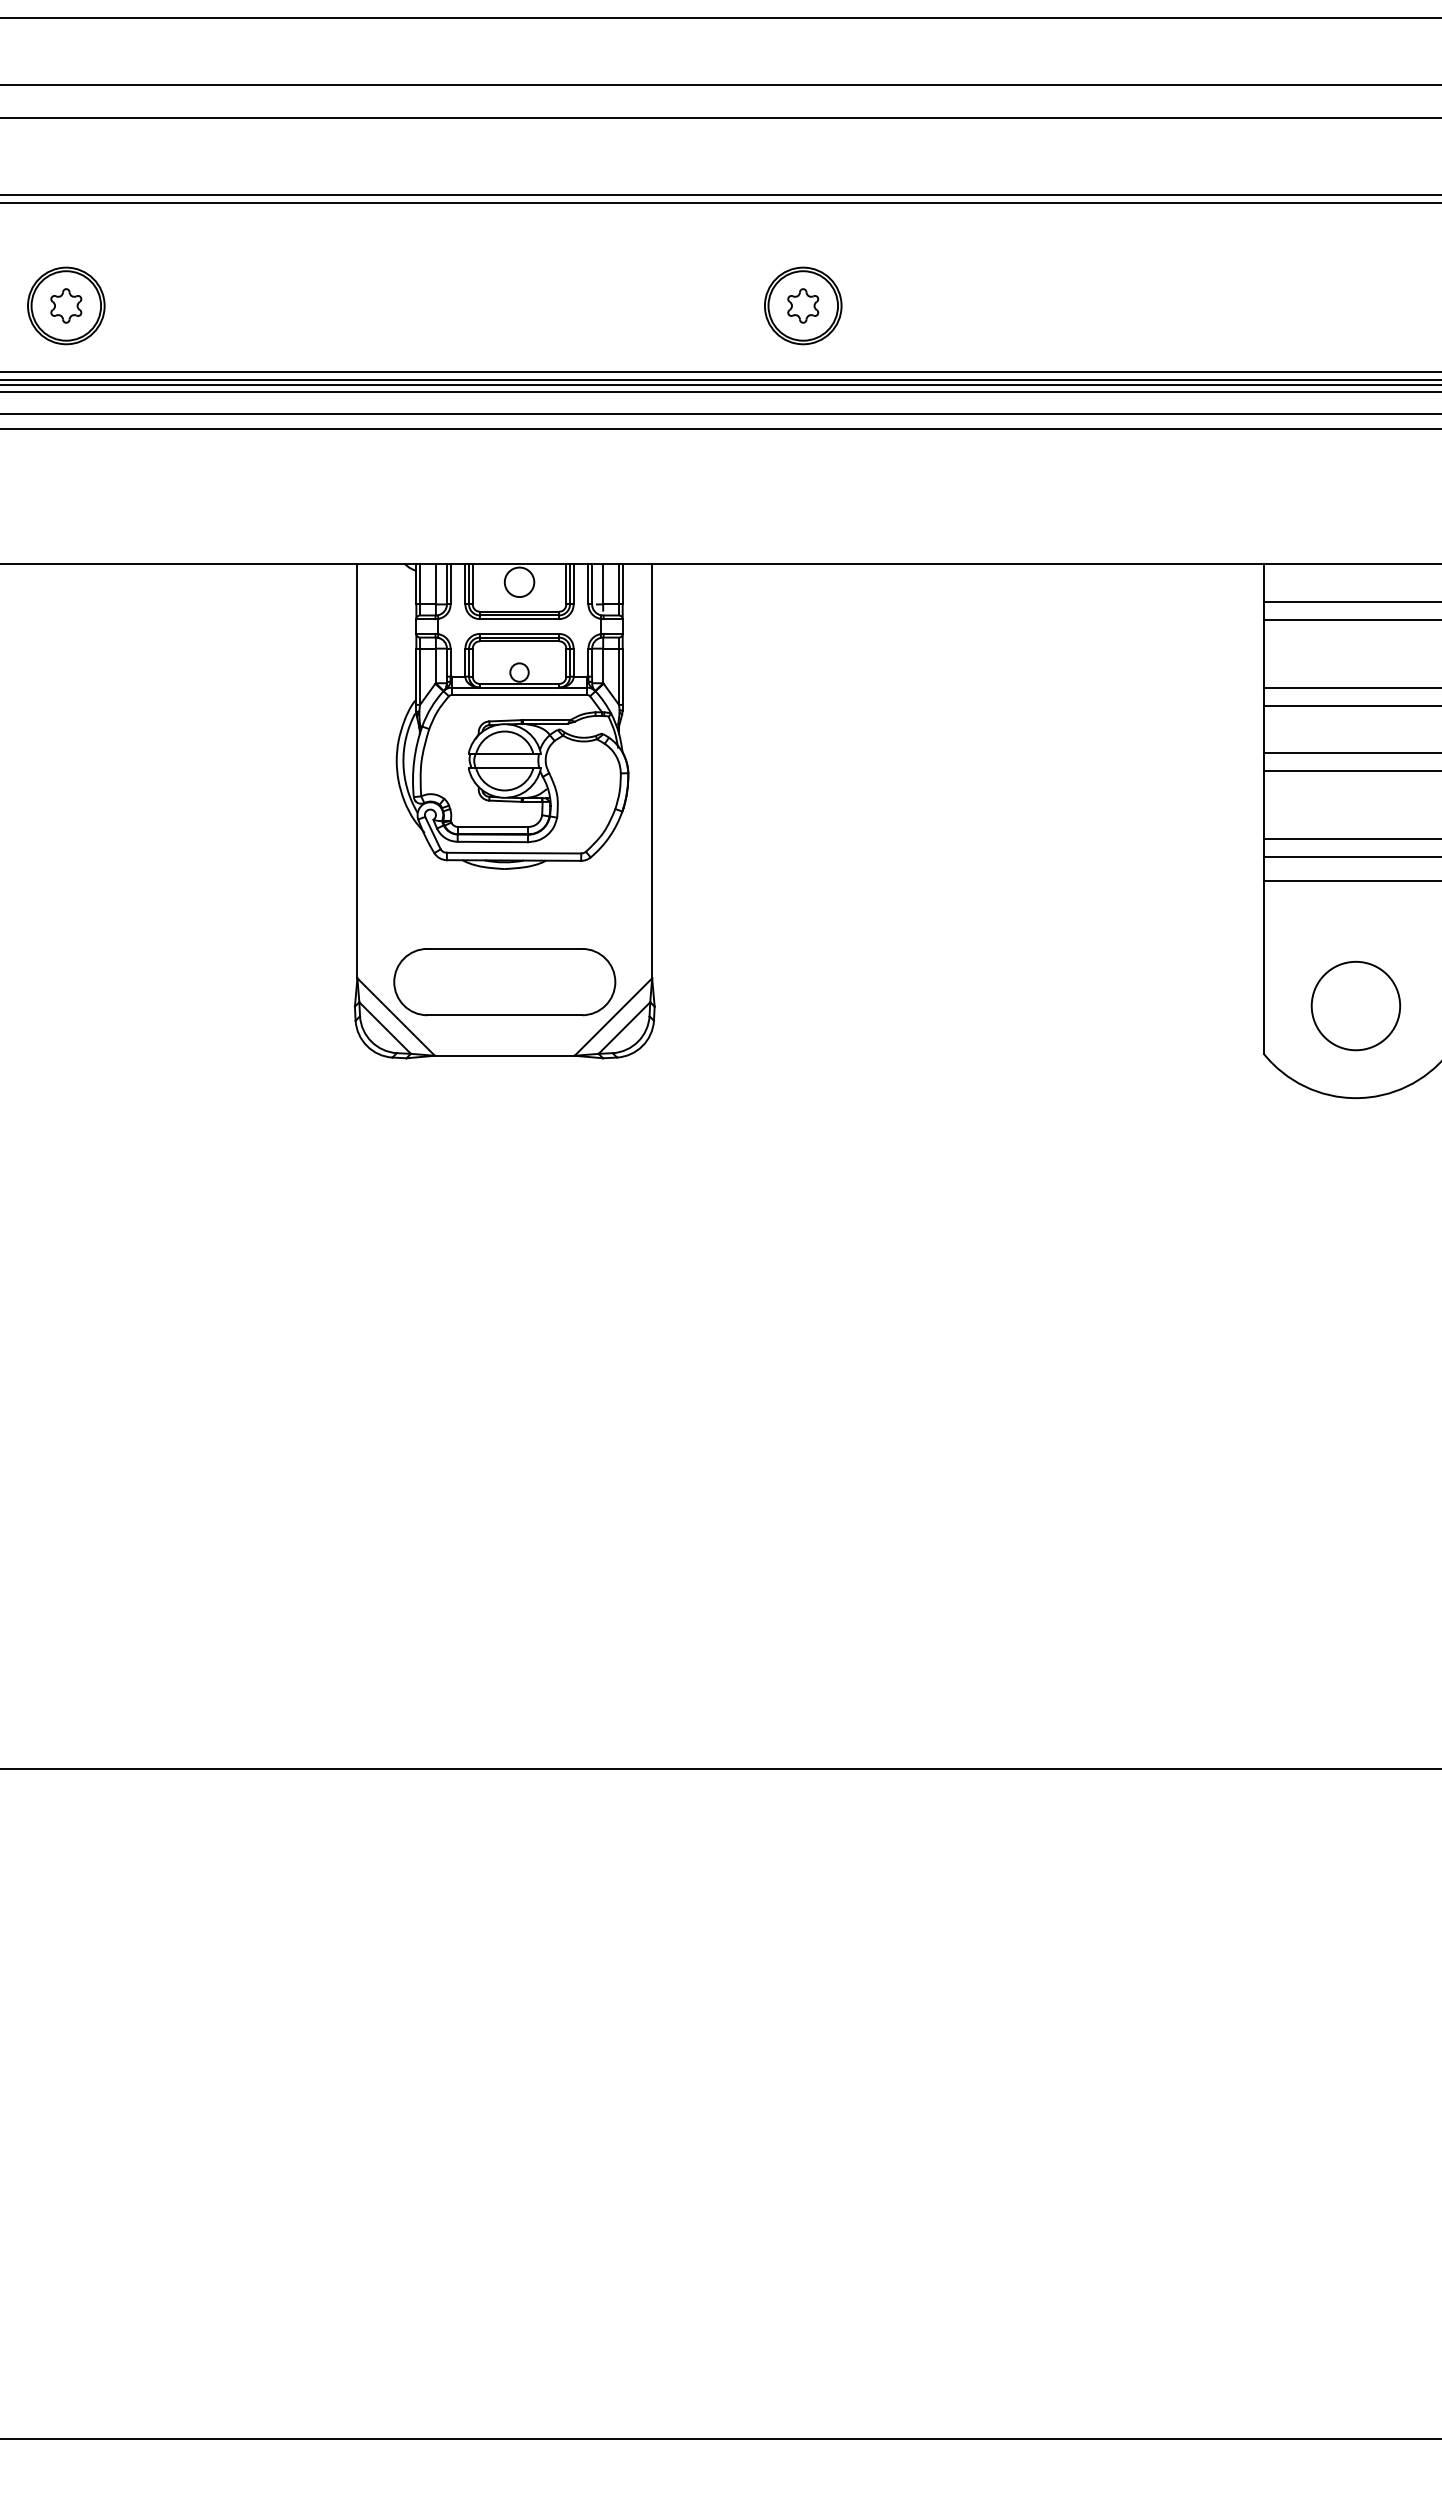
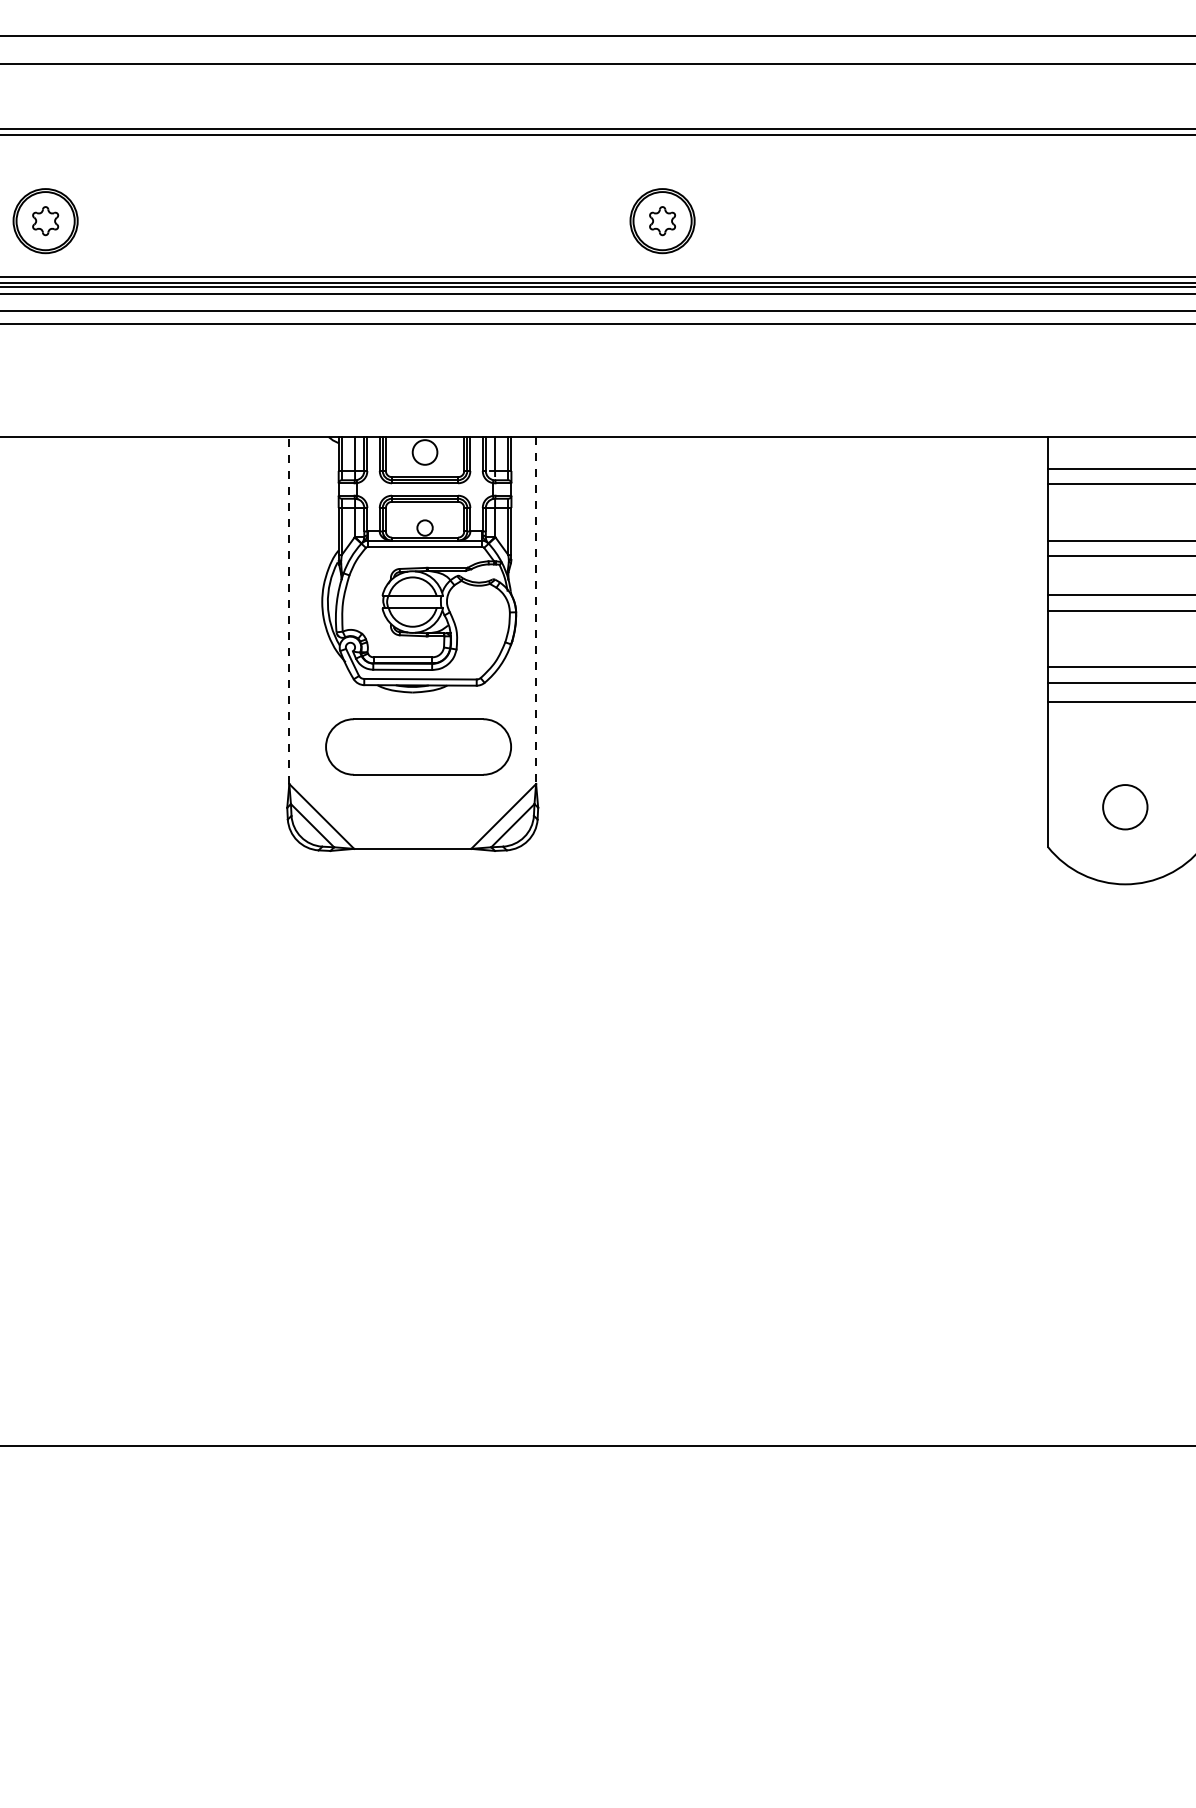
line: (357, 770) -> (289, 610), solid -> dashed
line: (652, 771) -> (536, 610), solid -> dashed
part: (504, 982) -> (418, 747), moved
circle: (1355, 1005) -> (1124, 806), size x0.6

